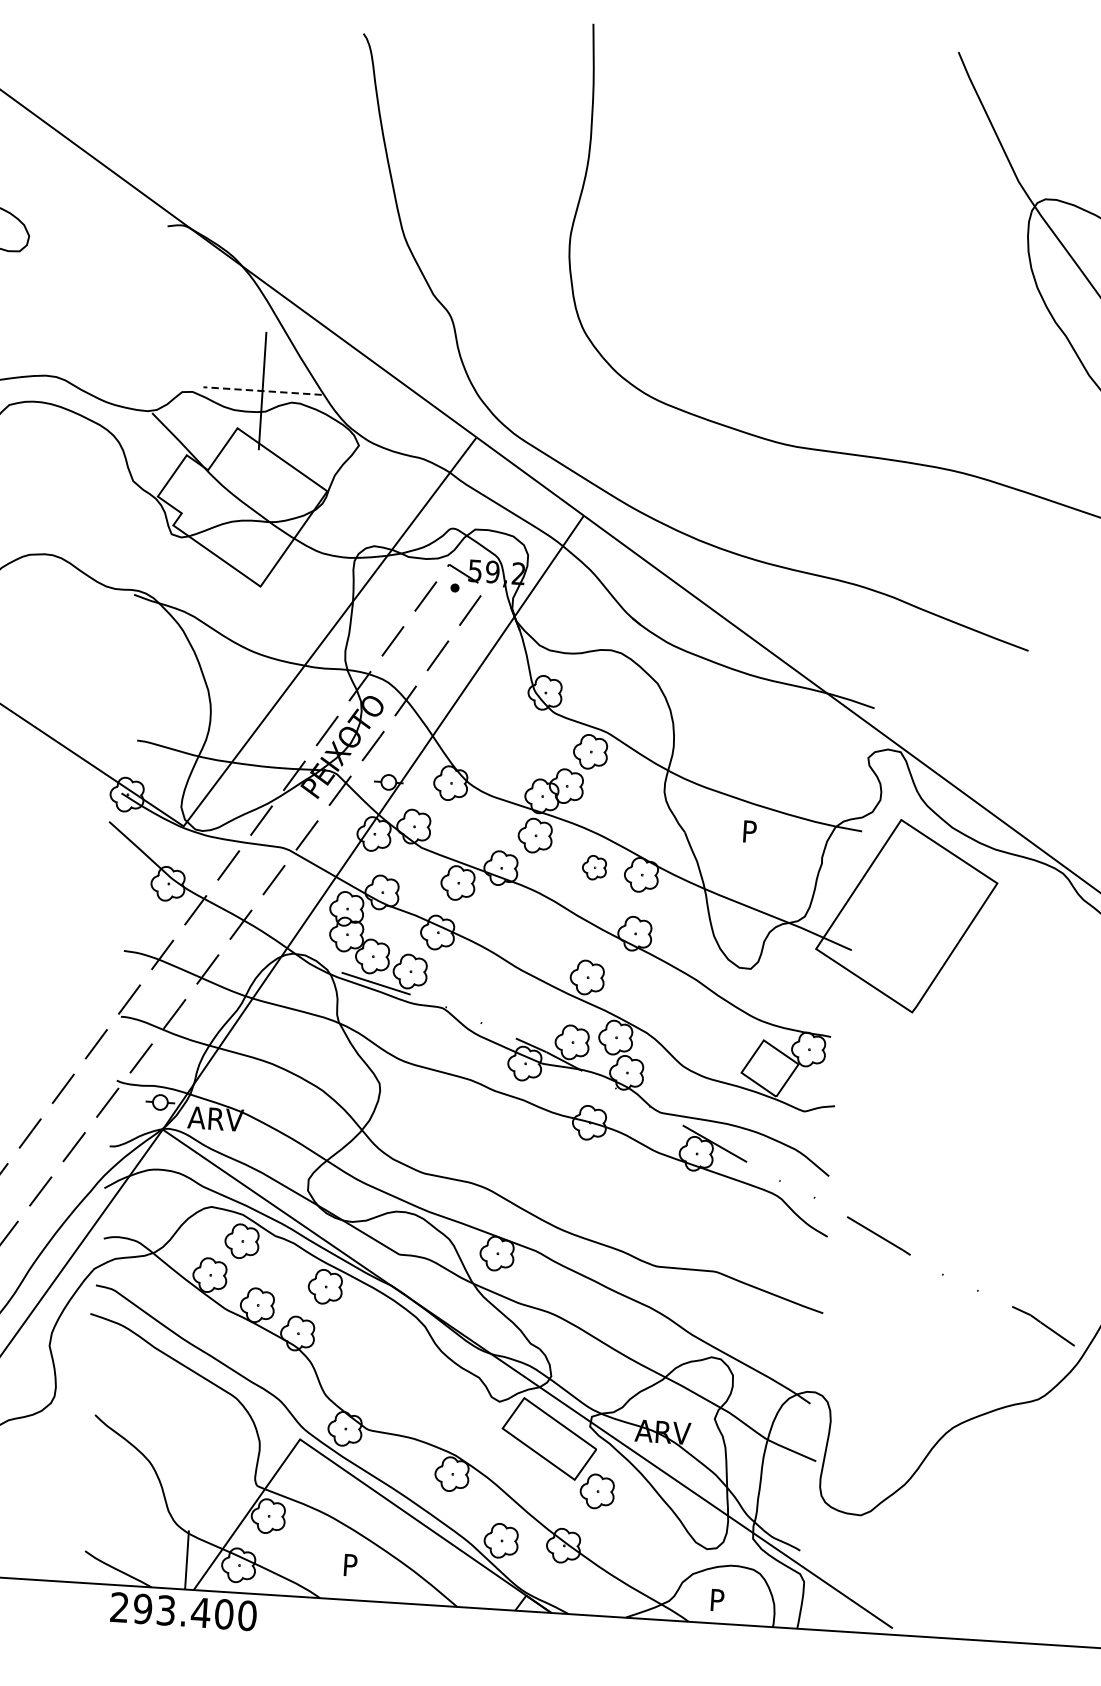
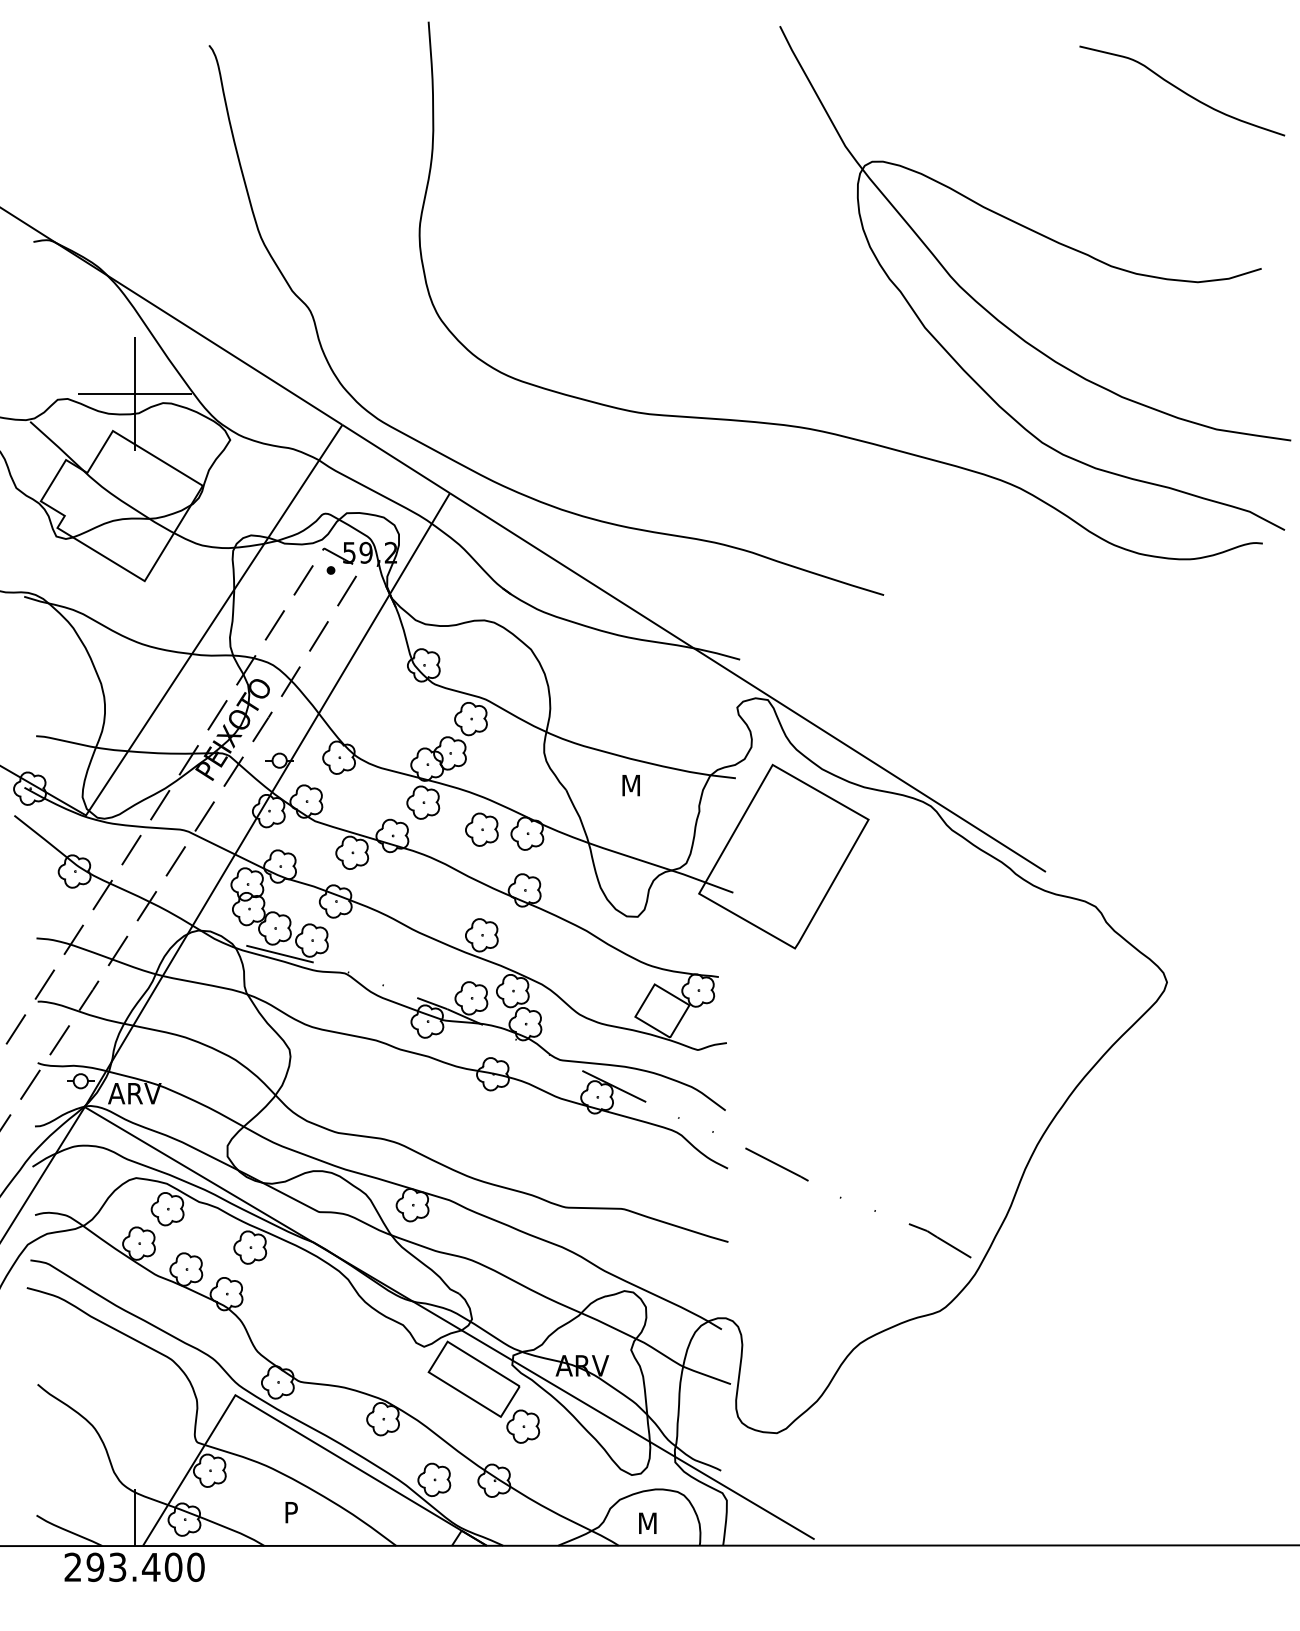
line: (262, 390) -> (134, 393), dashed -> solid
text: (754, 831) -> (632, 785), P -> M
part: (594, 867) -> (481, 829), size x1.43
text: (721, 1599) -> (648, 1522), P -> M

